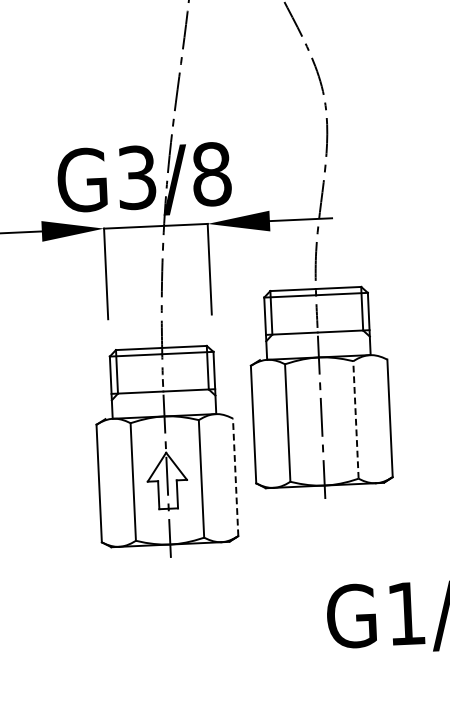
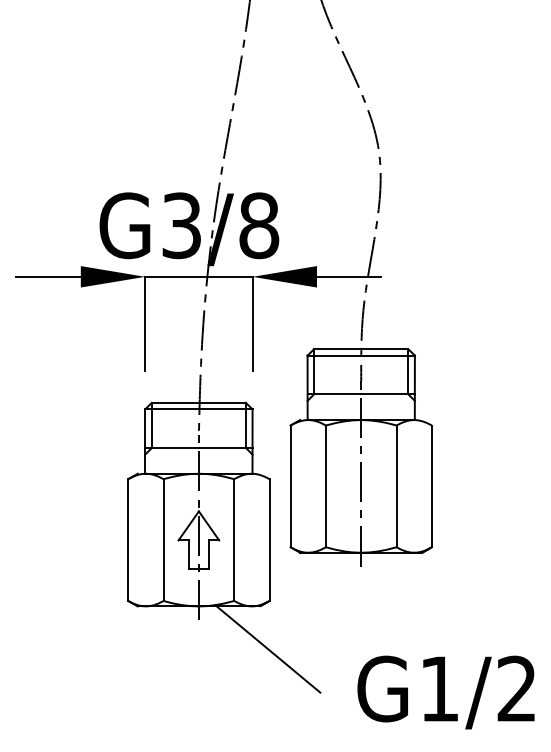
line: (355, 420) -> (396, 486), dashed -> solid
line: (235, 477) -> (269, 540), dashed -> solid
line: (238, 582) -> (267, 648), added

